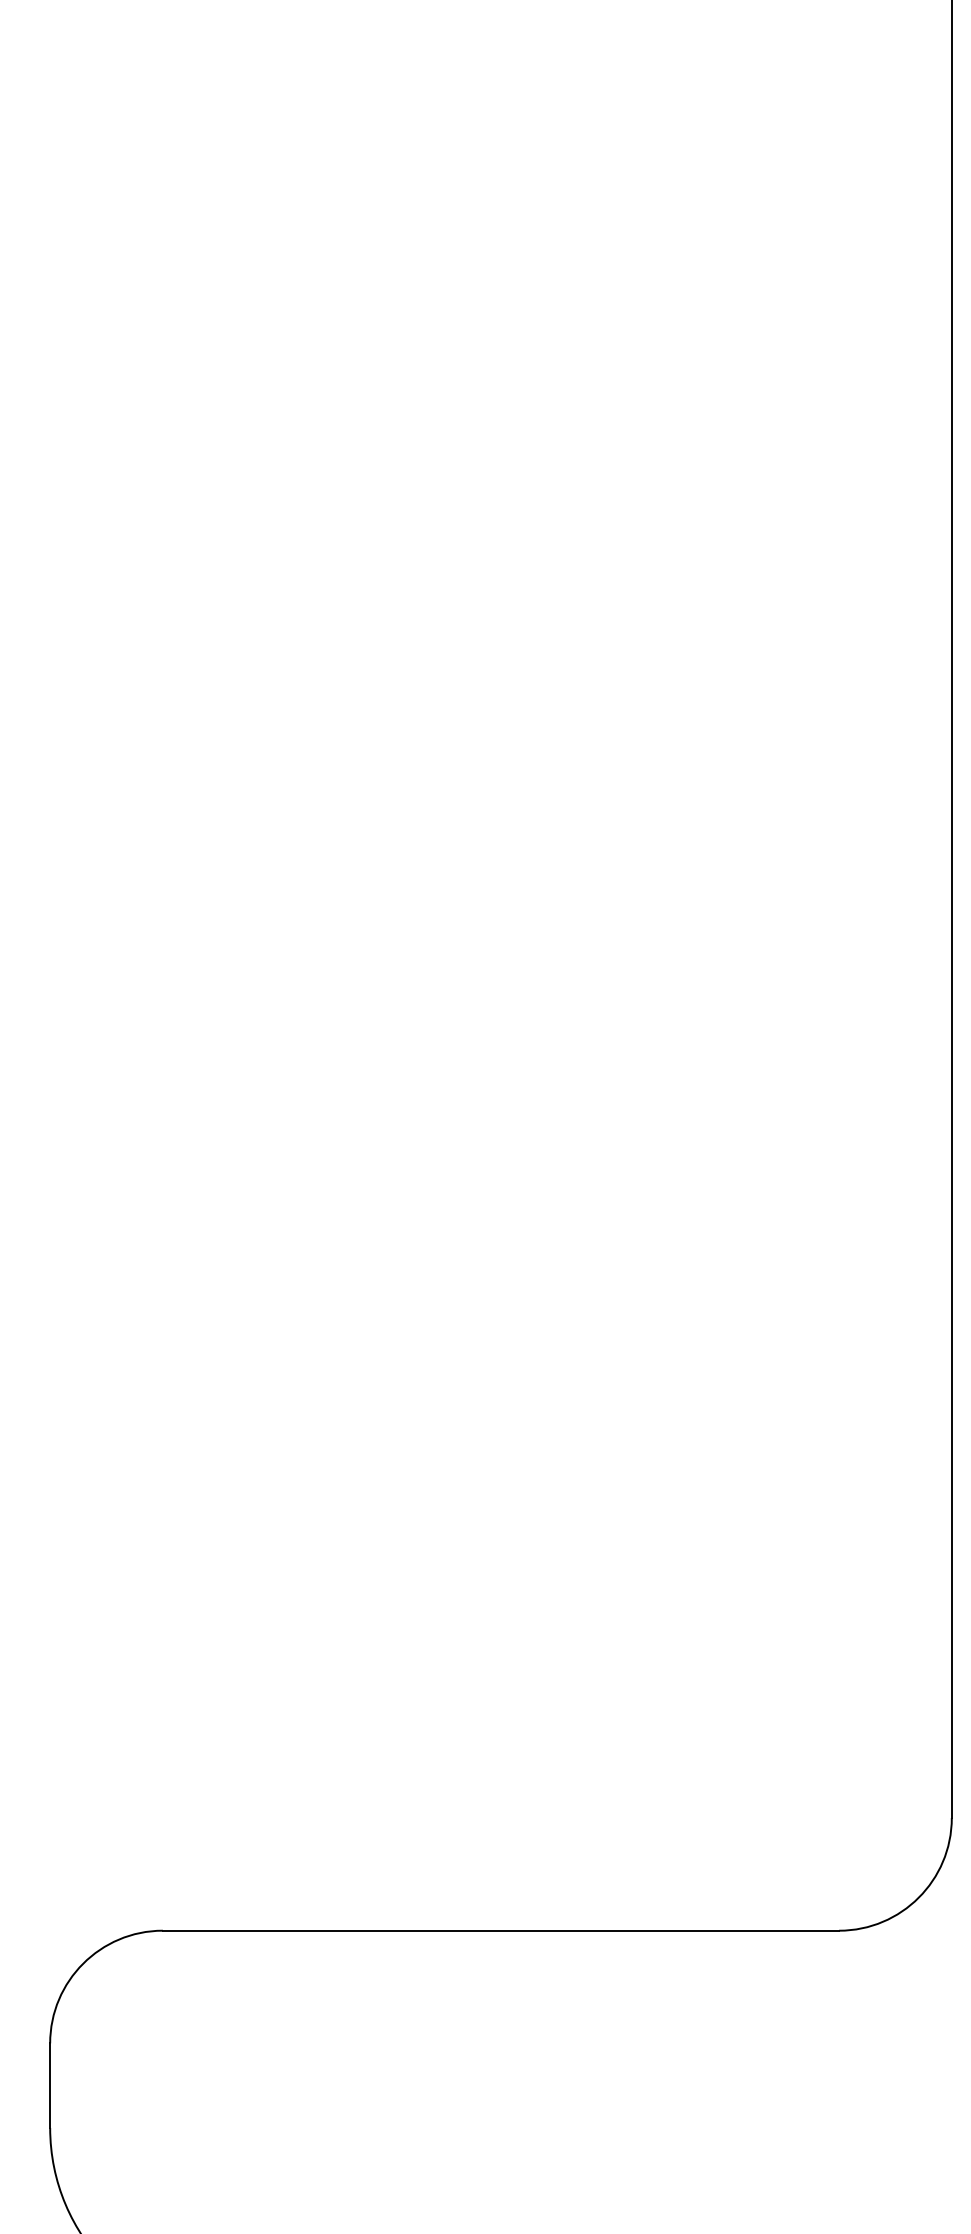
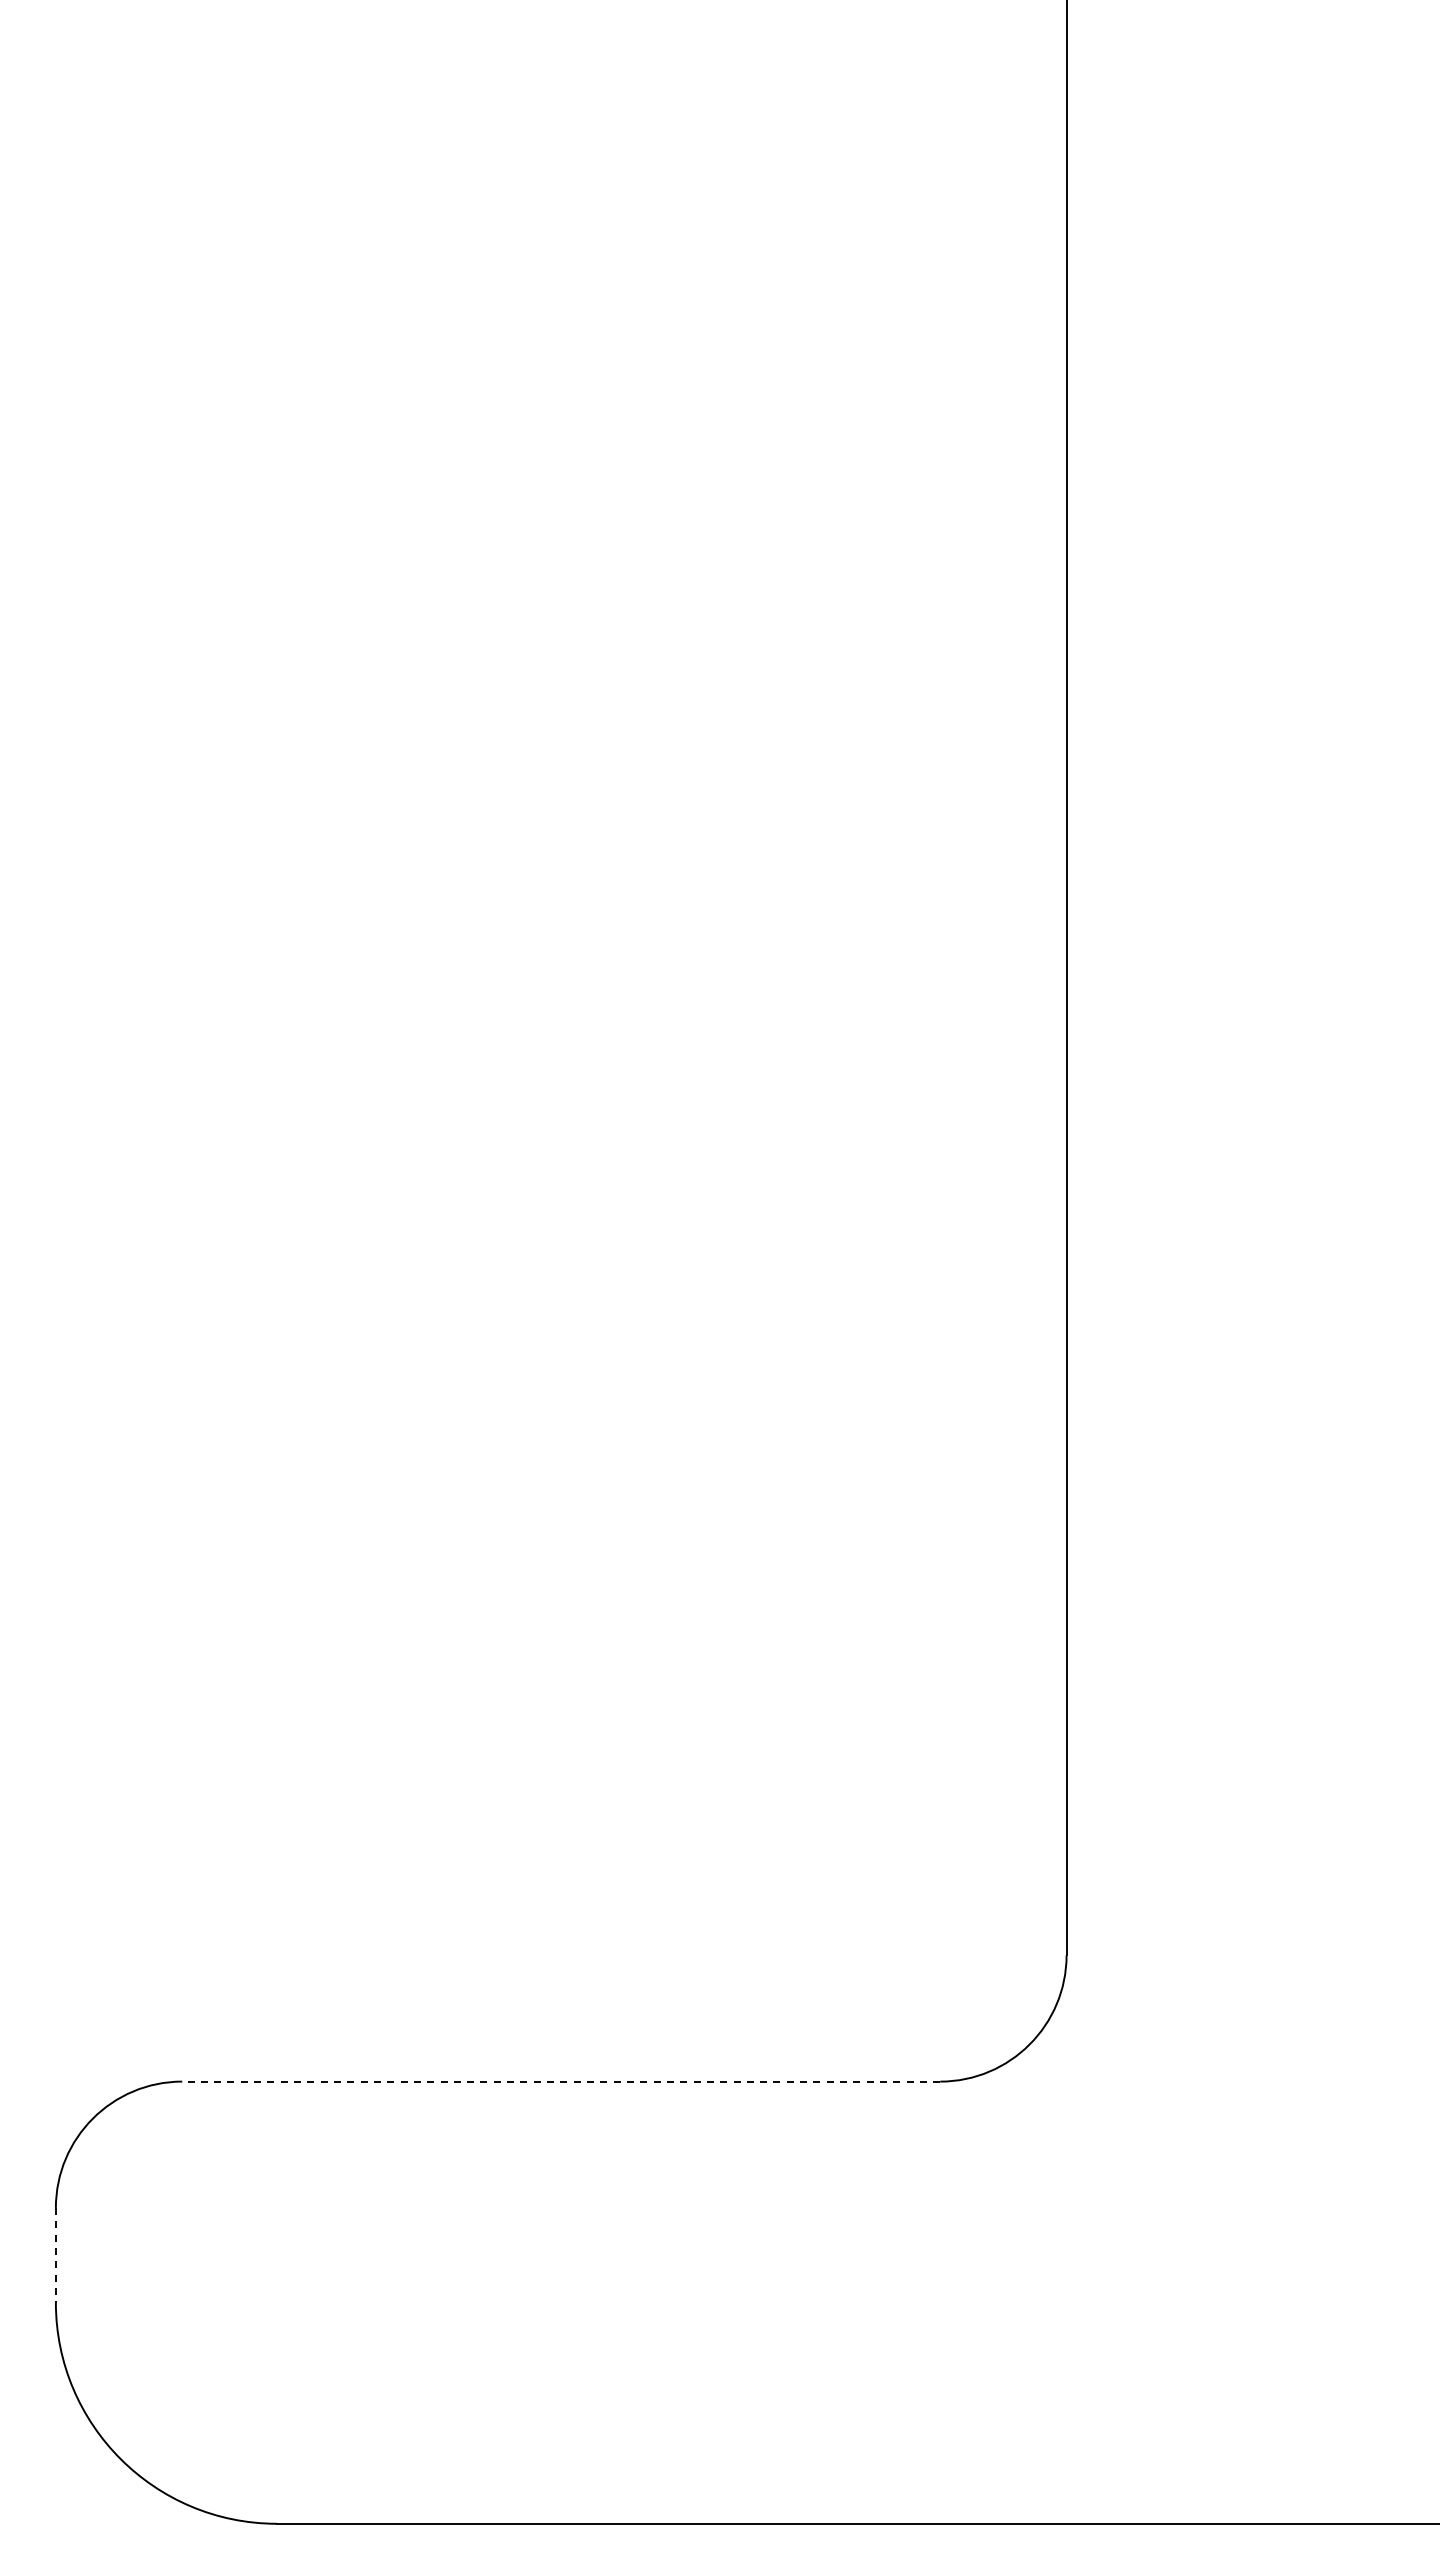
line: (500, 1930) -> (560, 2081), solid -> dashed
line: (49, 2085) -> (55, 2255), solid -> dashed

